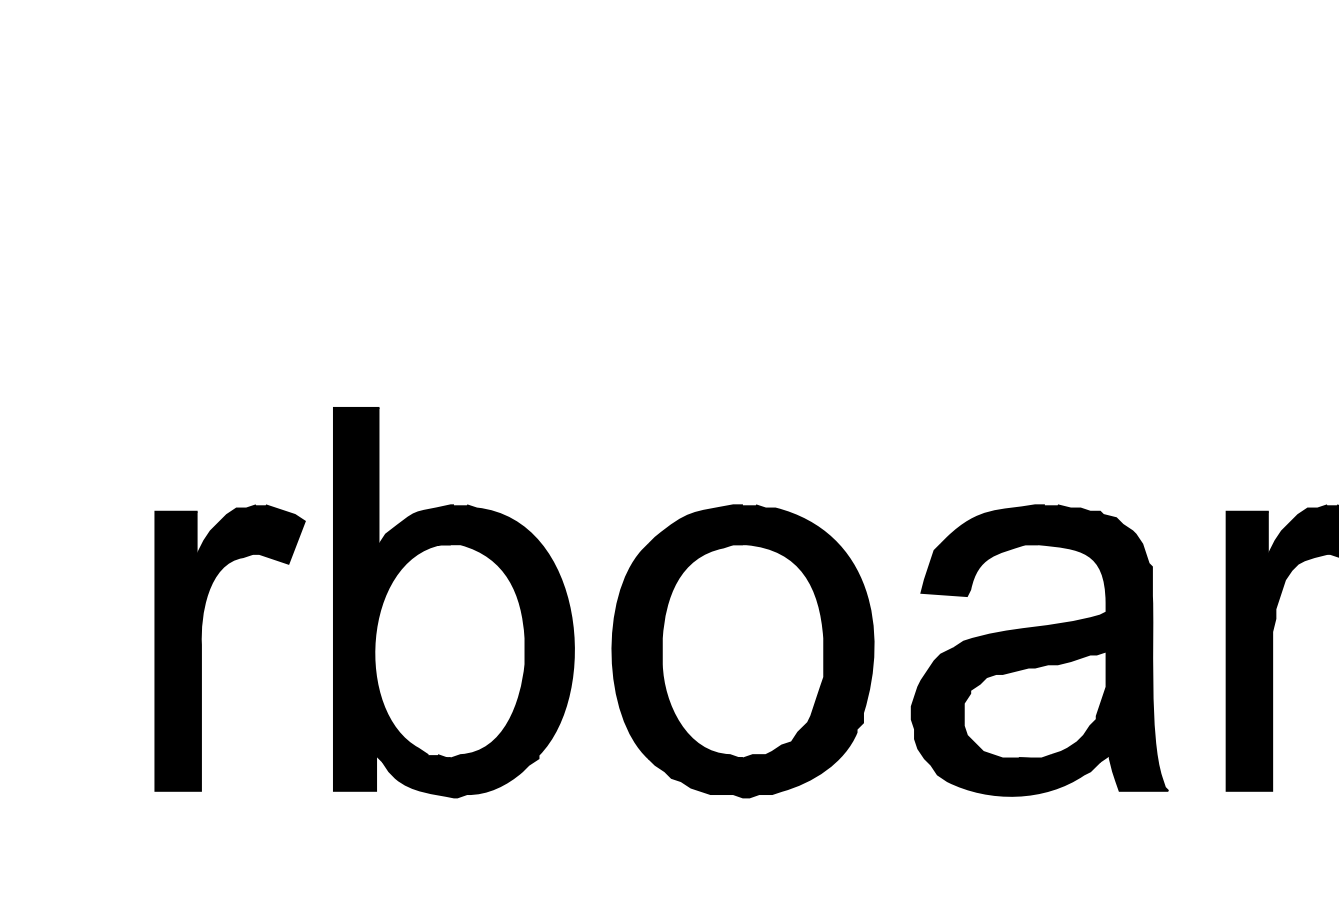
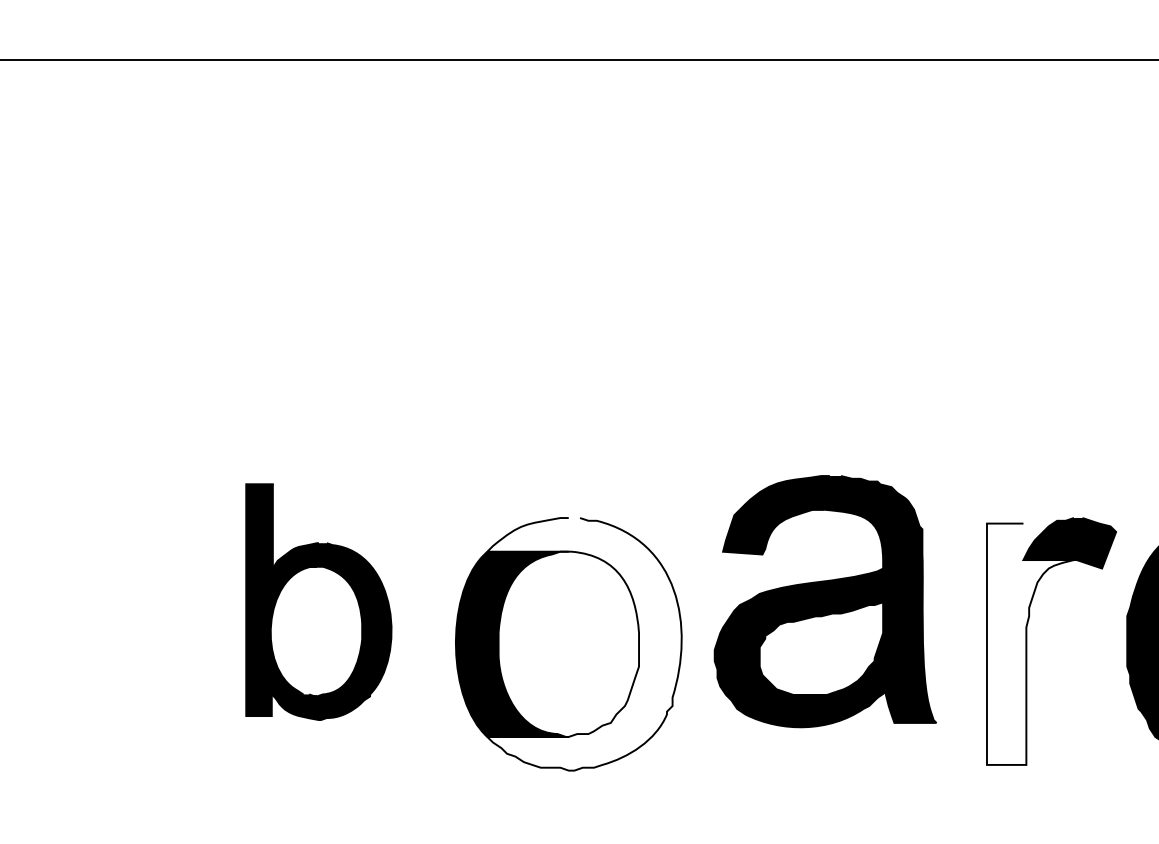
part: (453, 601) -> (318, 601), size x0.7
part: (201, 648) -> (100, 641), removed
part: (1038, 650) -> (824, 601), moved
fill: (1275, 650) -> (1029, 643), removed
fill: (761, 651) -> (584, 644), removed

